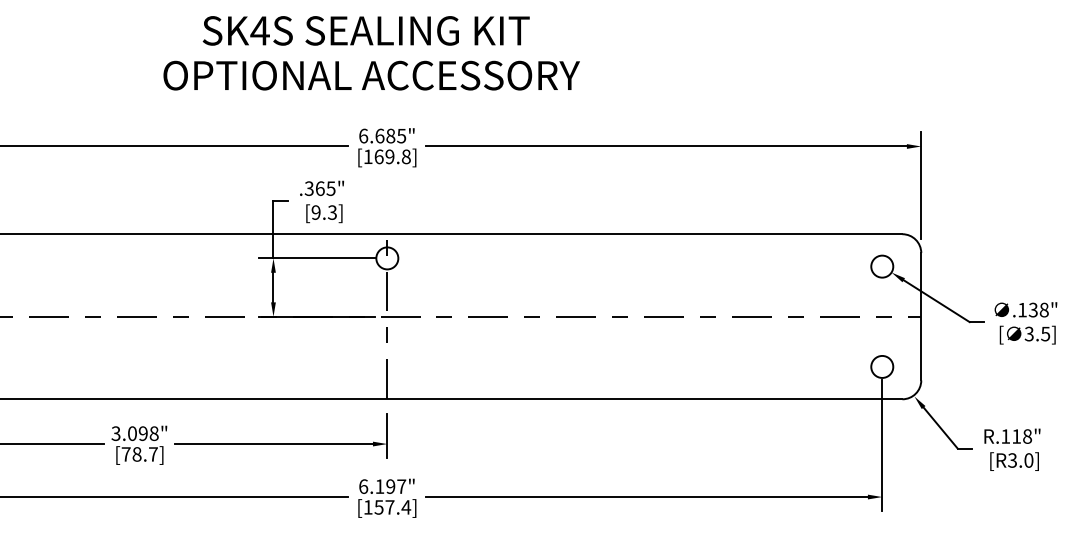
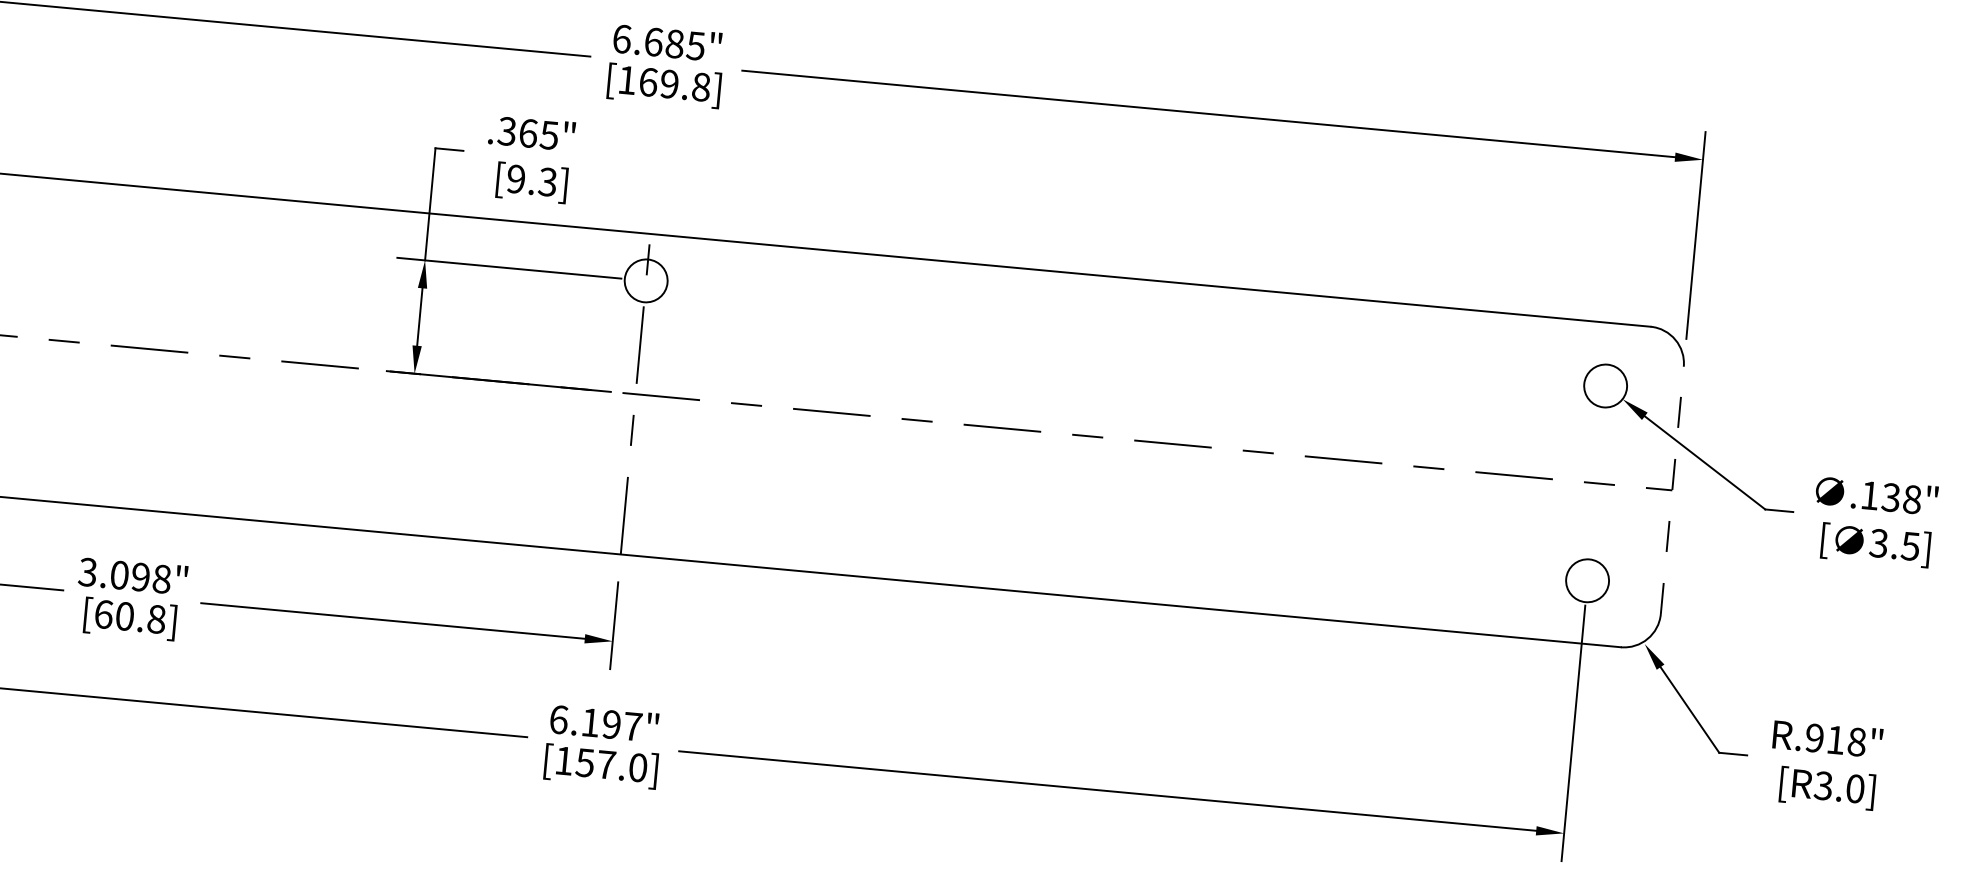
line: (921, 316) -> (1672, 489), solid -> dashed
text: (1005, 436) -> (1814, 738), R.118" -> R.918"
text: (139, 454) -> (129, 616), [78.7] -> [60.8]
text: (406, 507) -> (638, 767), [157.4] -> [157.0]

